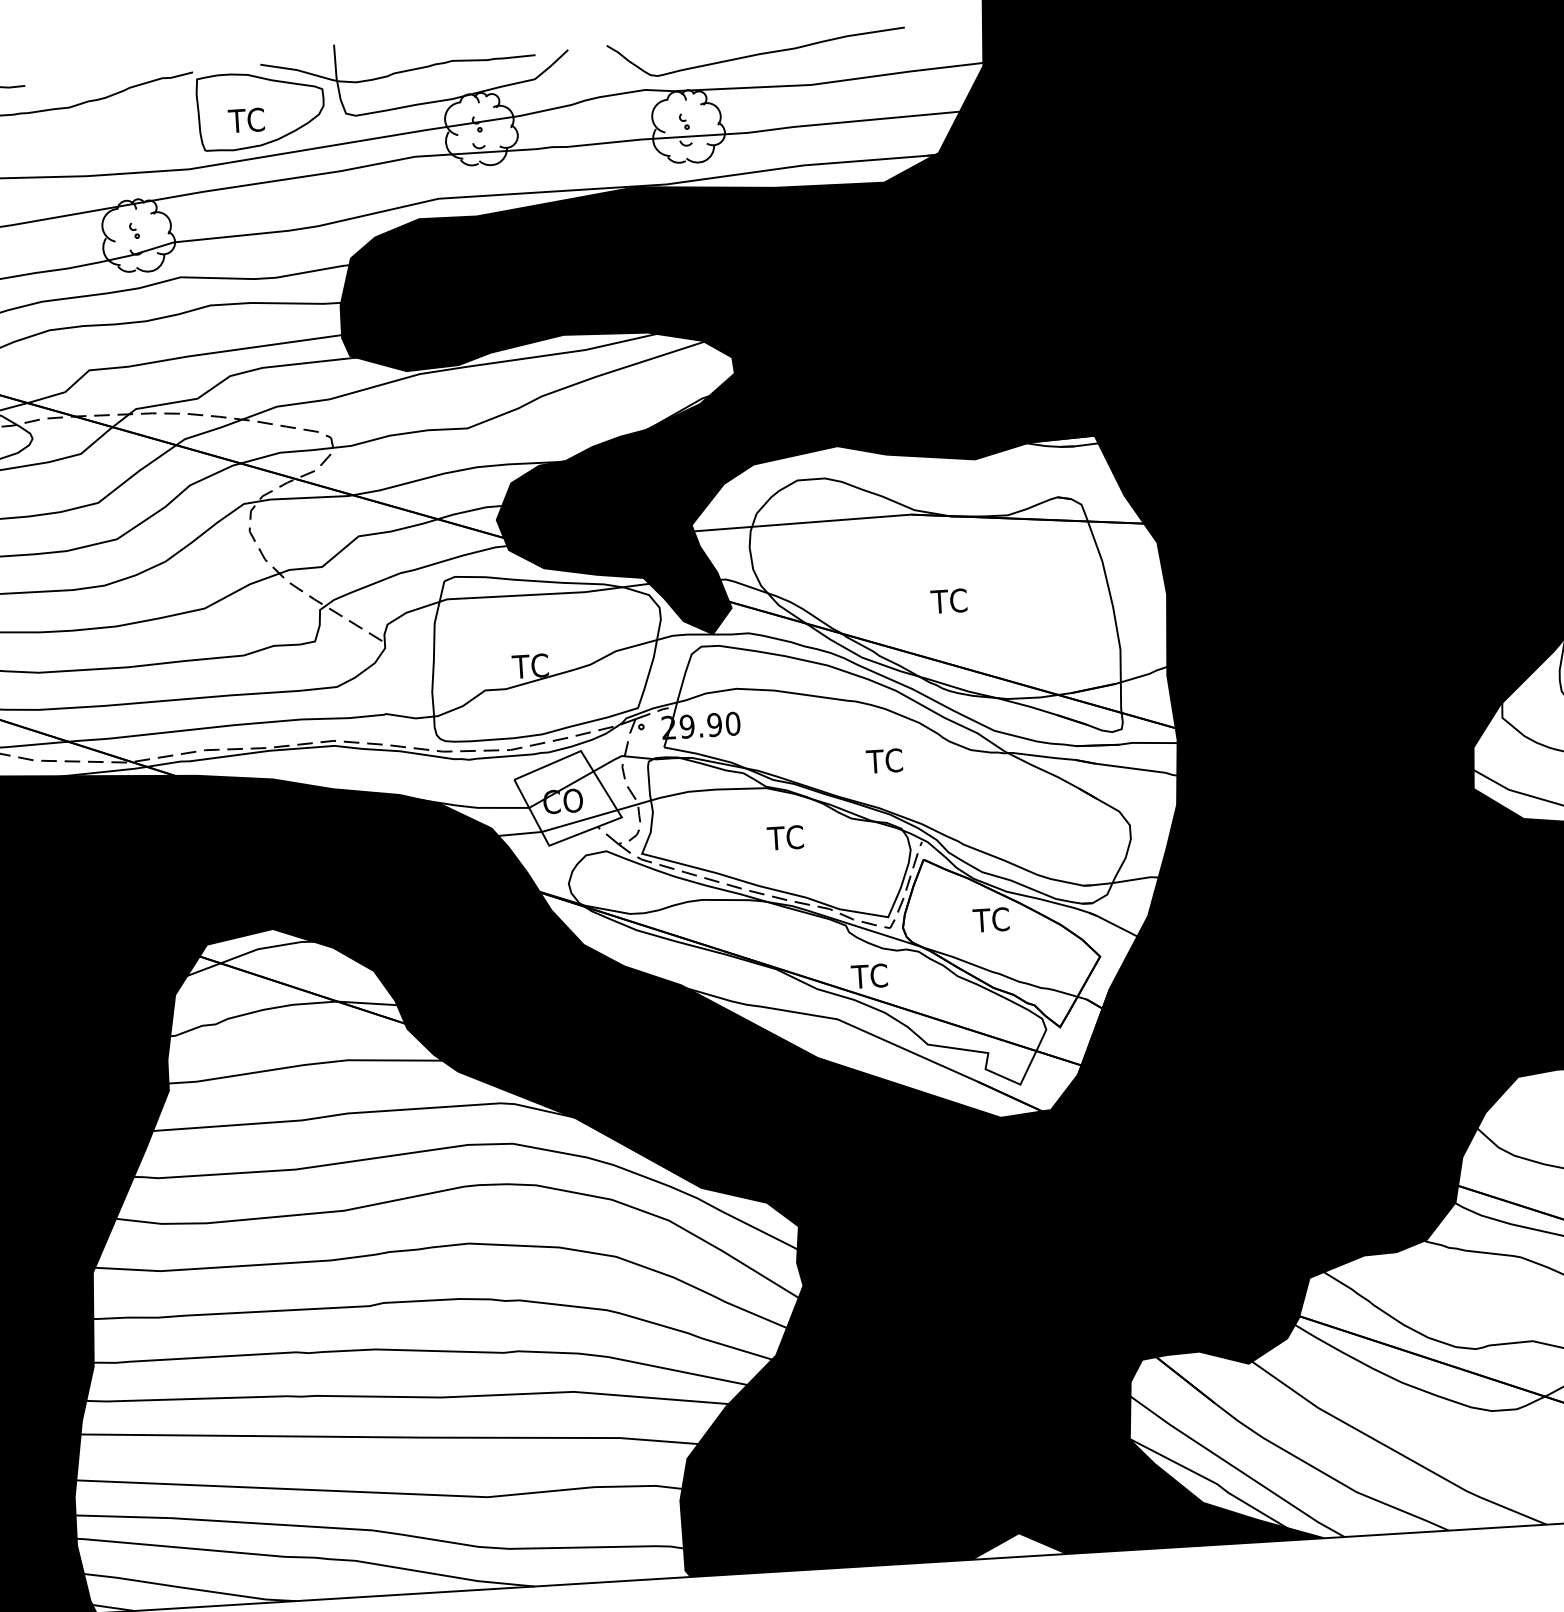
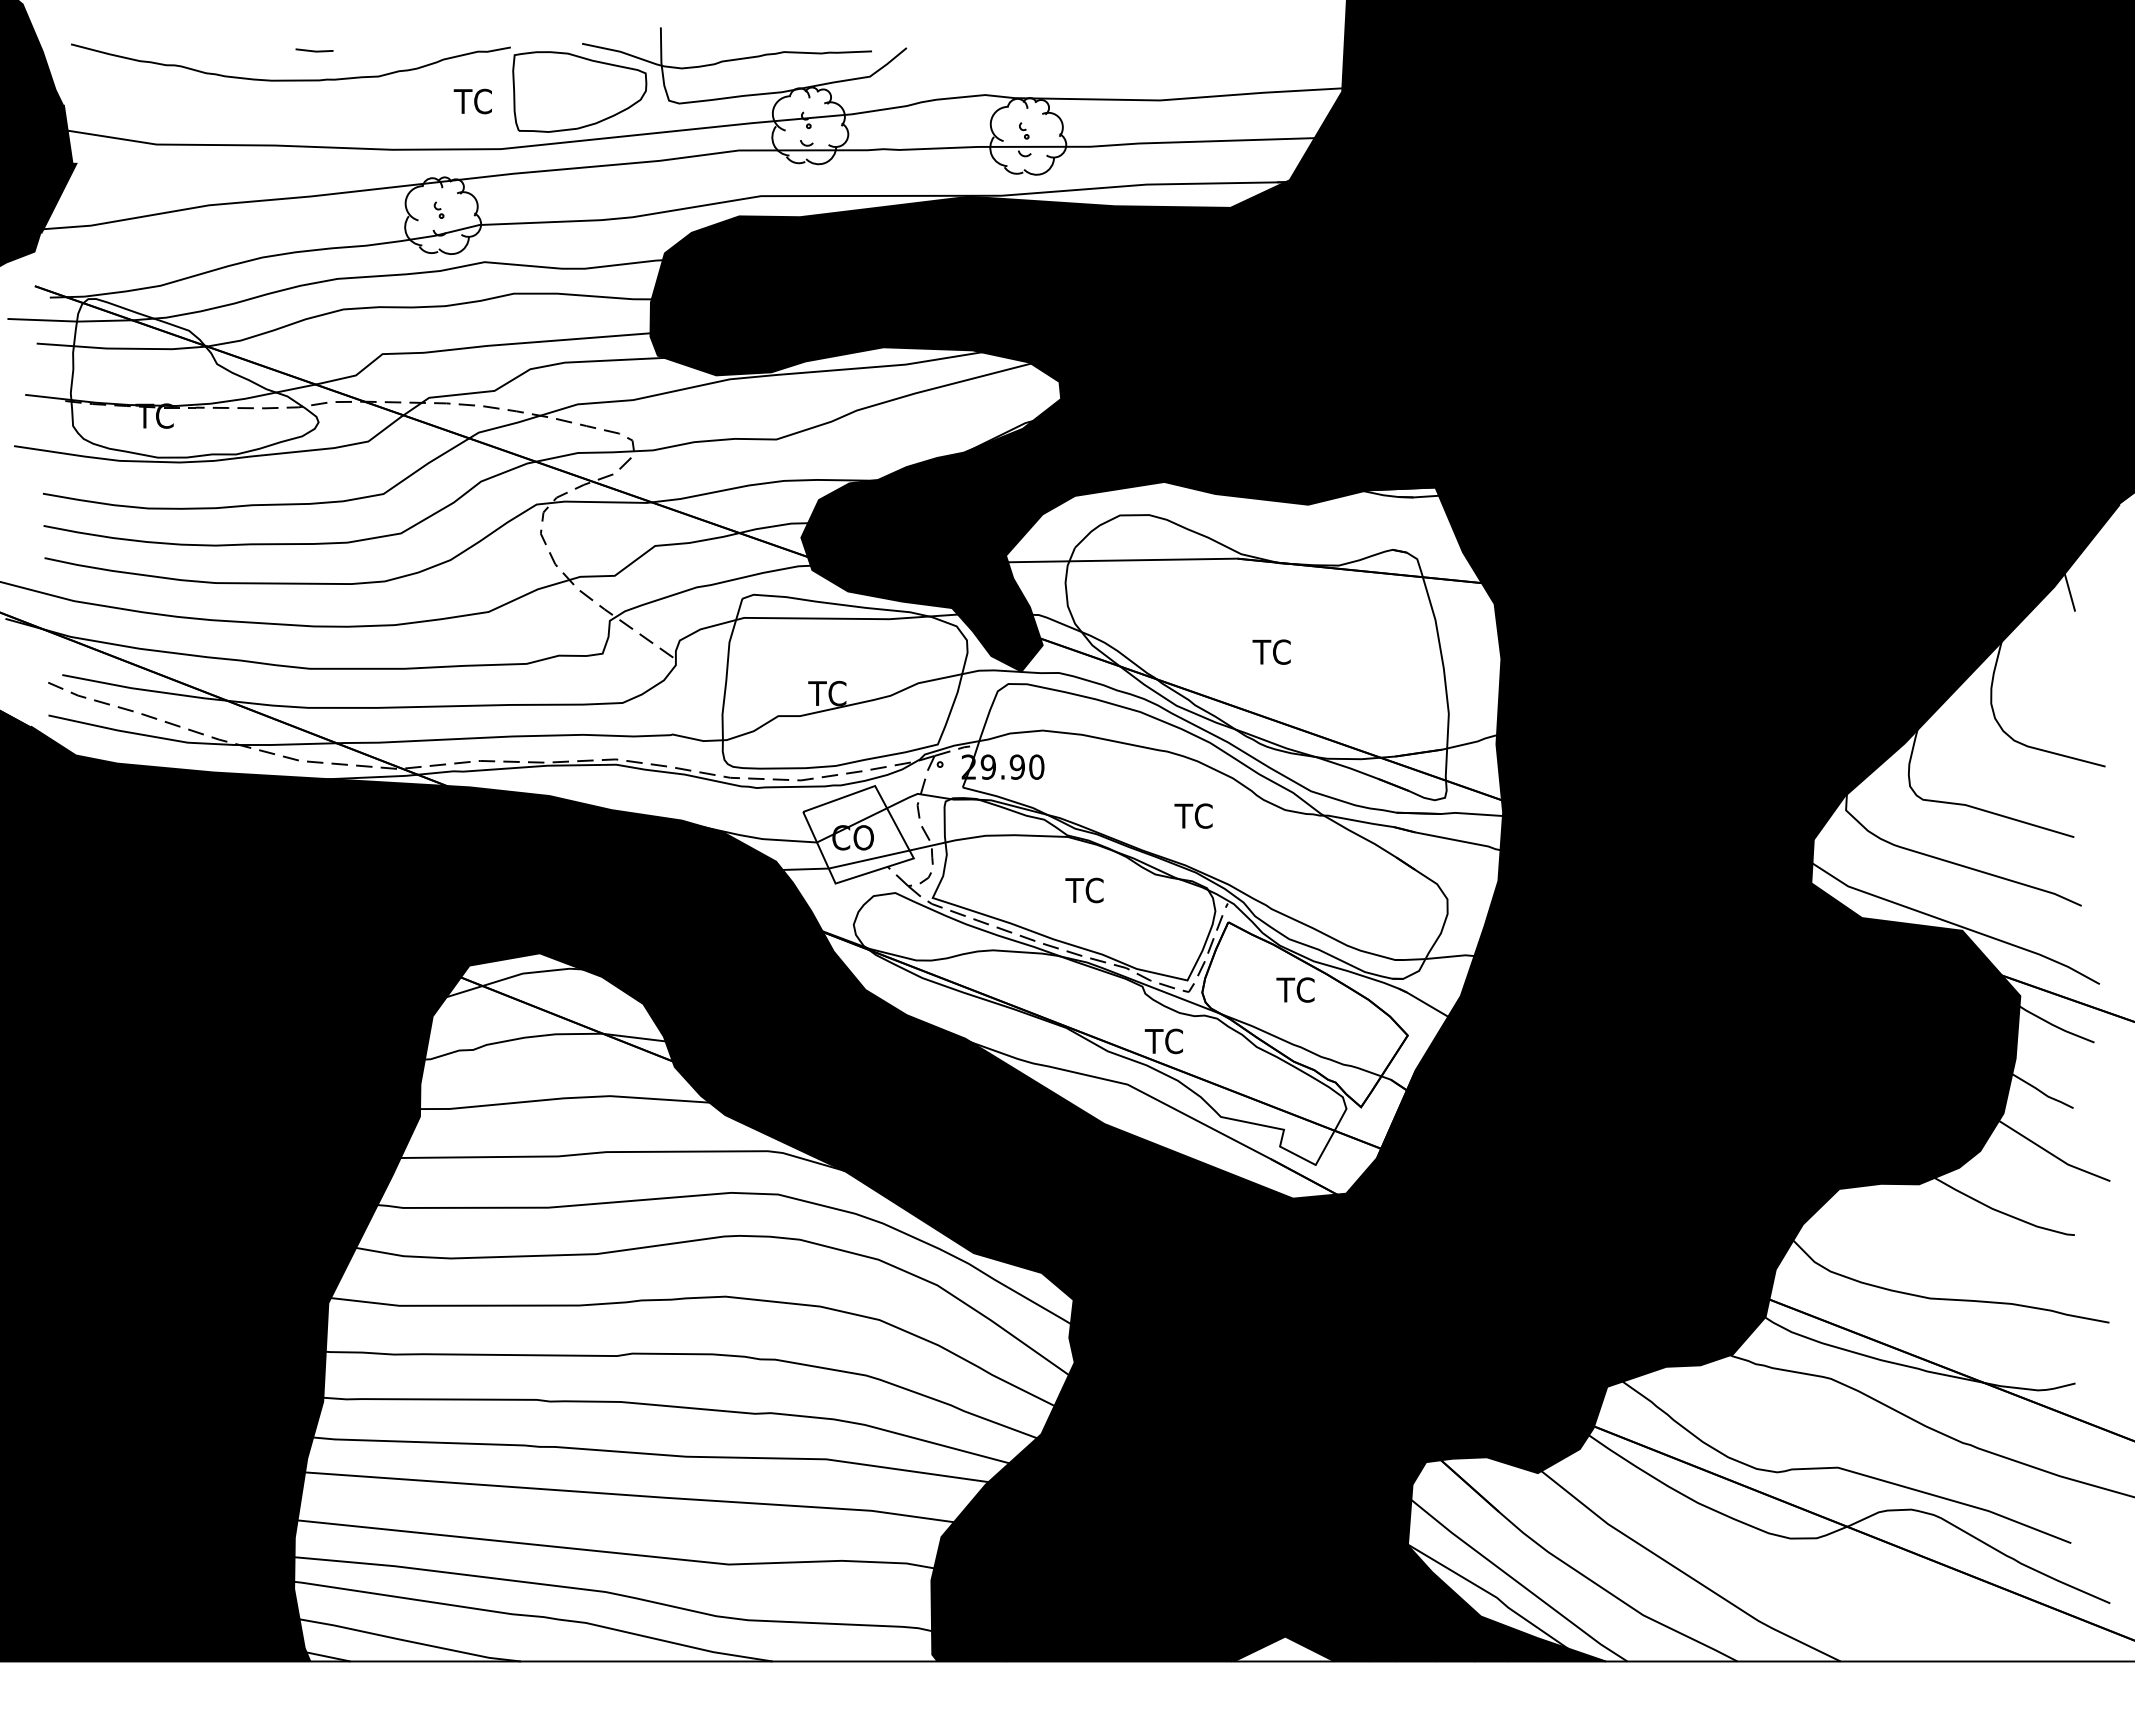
curve: (756, 54) -> (1104, 64), removed
text: (246, 120) -> (472, 101), moved

